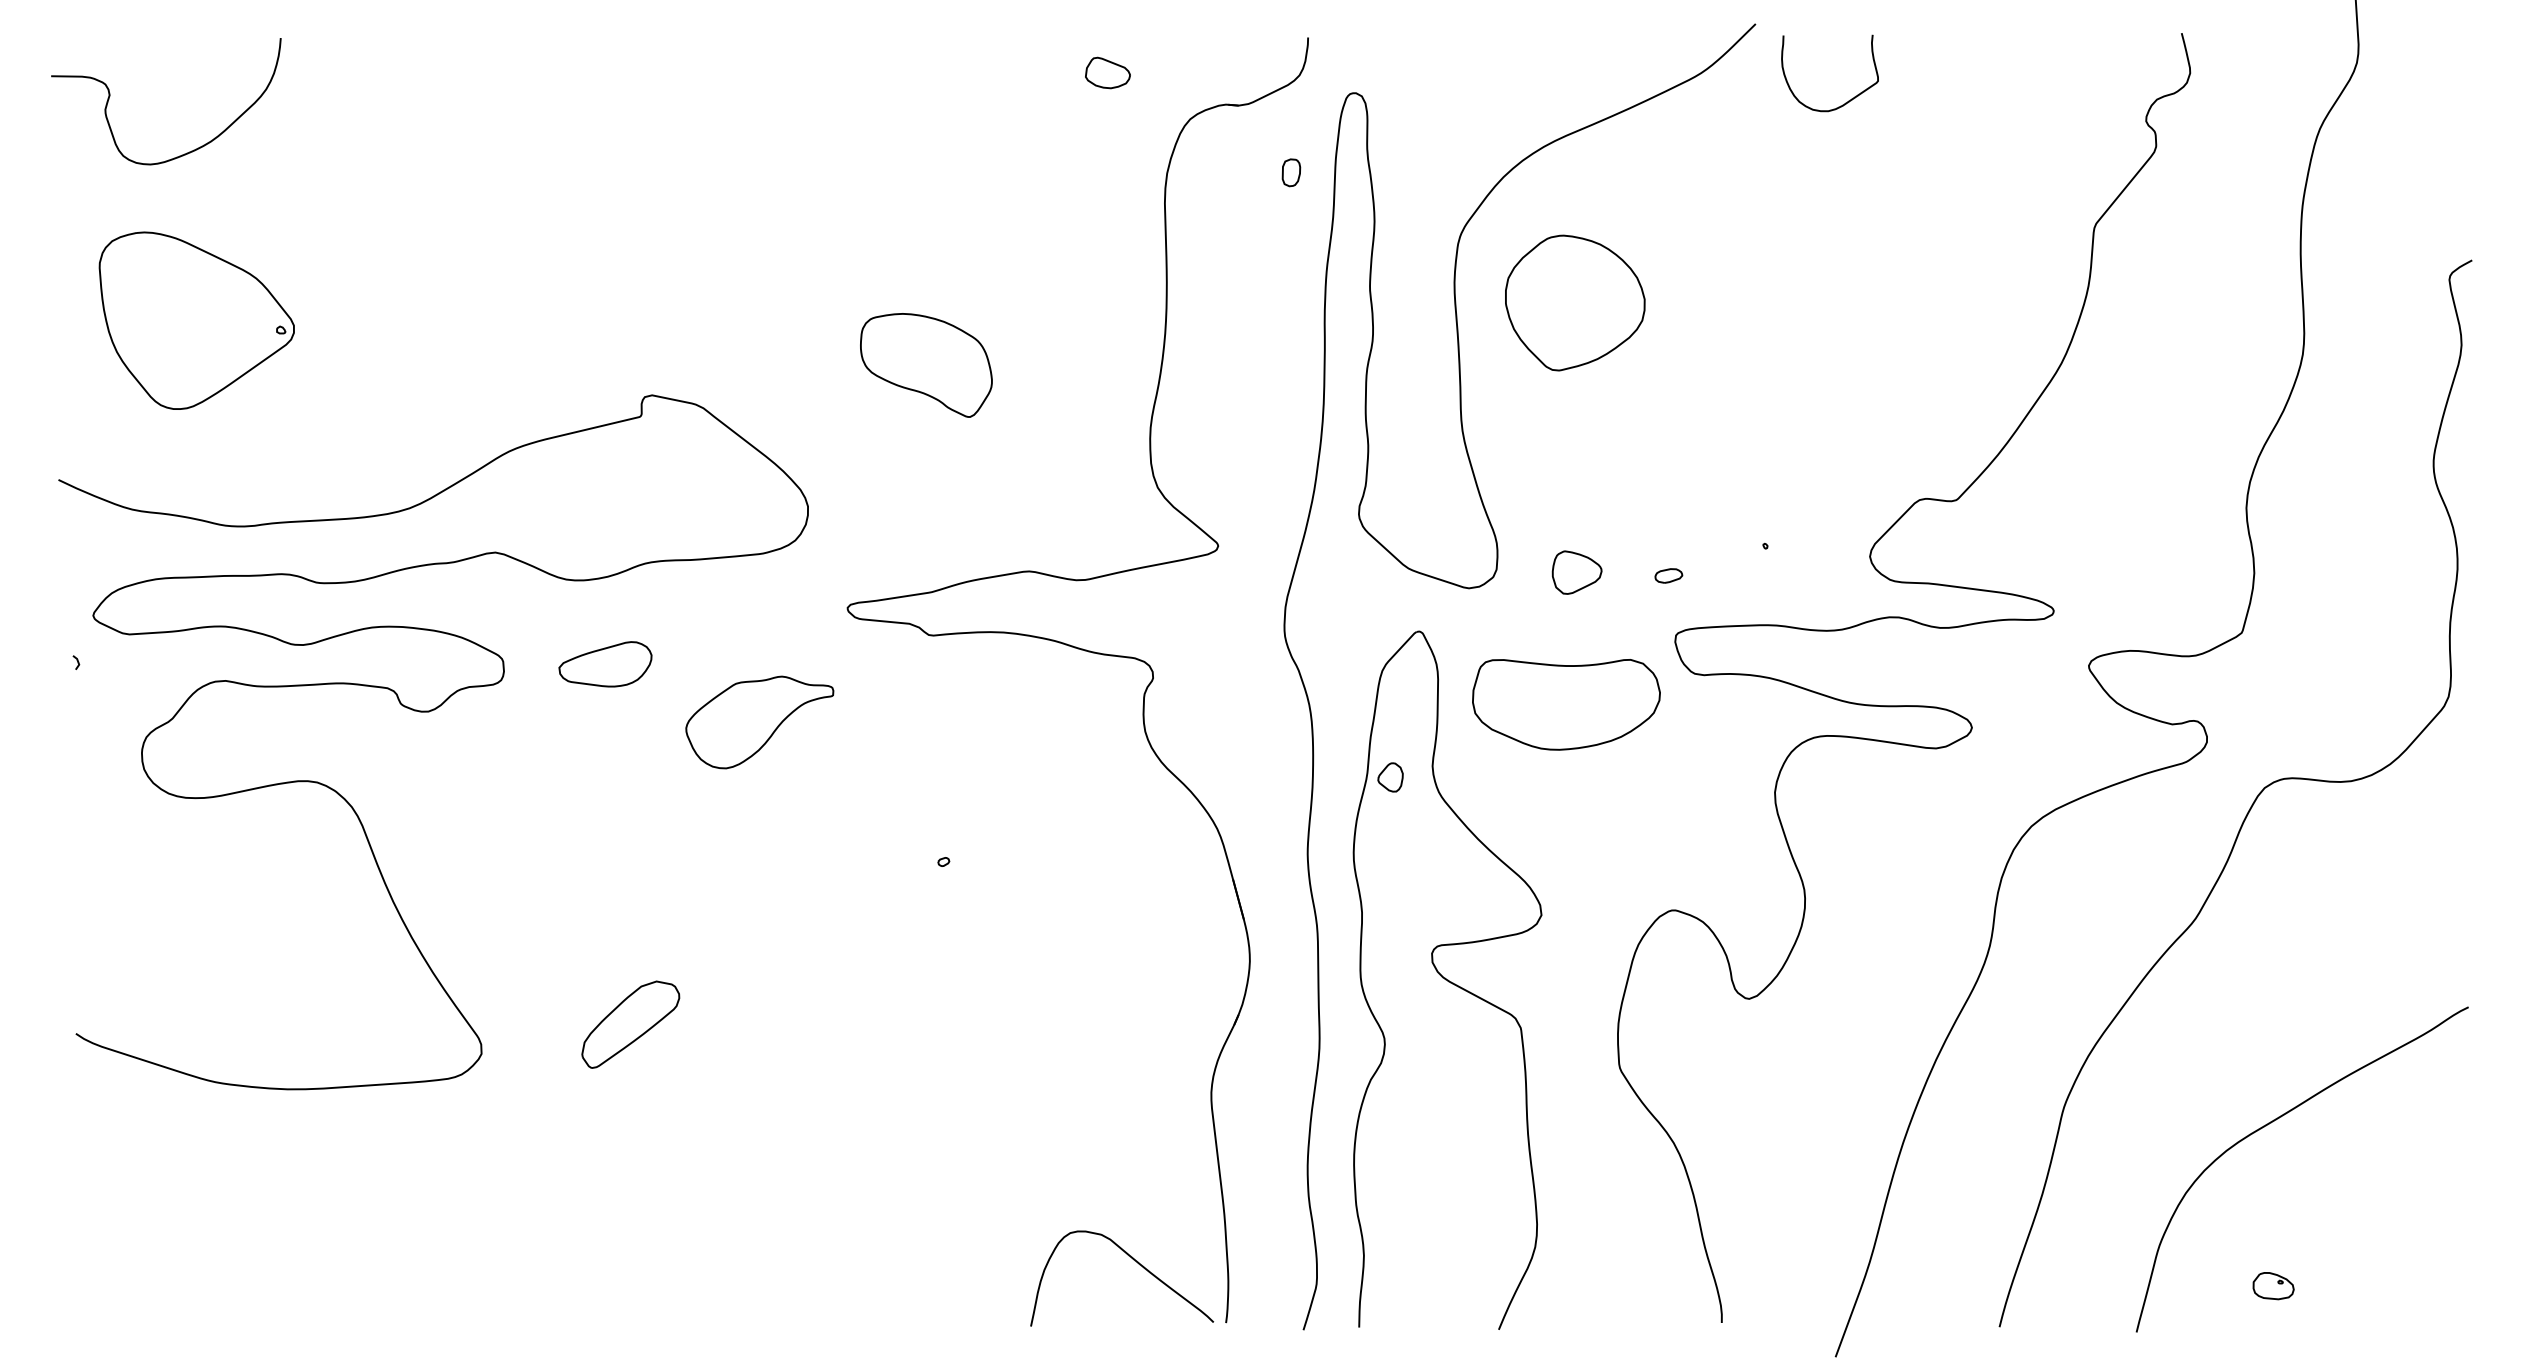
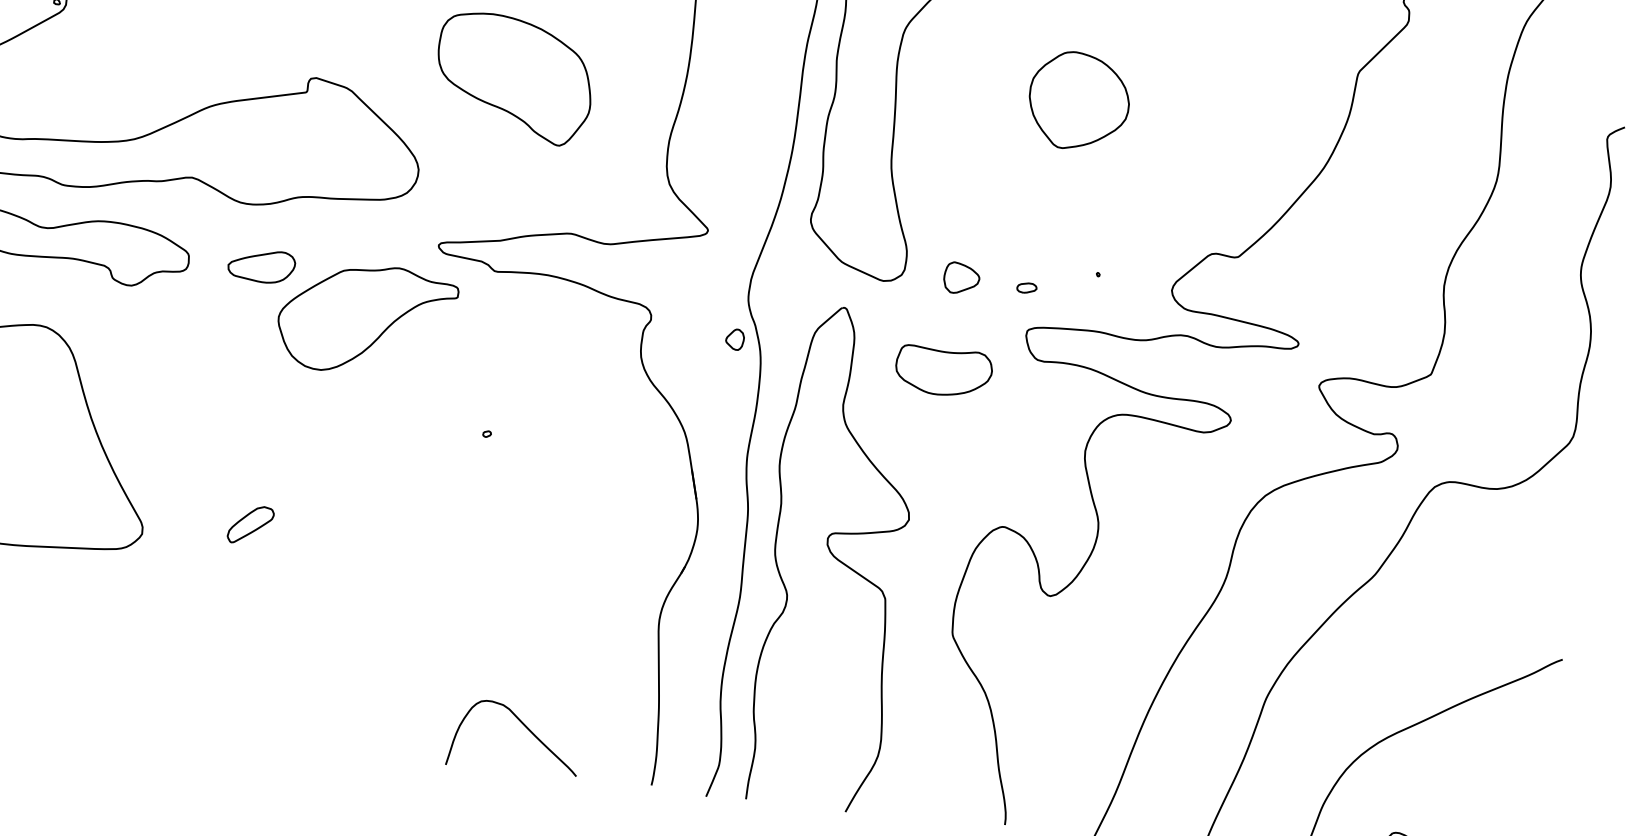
part: (1575, 302) -> (1079, 100), moved
part: (926, 365) -> (514, 78), size x1.67
part: (1566, 705) -> (943, 372), size x0.71
part: (759, 722) -> (366, 319), size x1.67
part: (1390, 777) -> (735, 339), moved
part: (630, 1024) -> (250, 524), size x0.62
curve: (1133, 1260) -> (524, 726), moved

